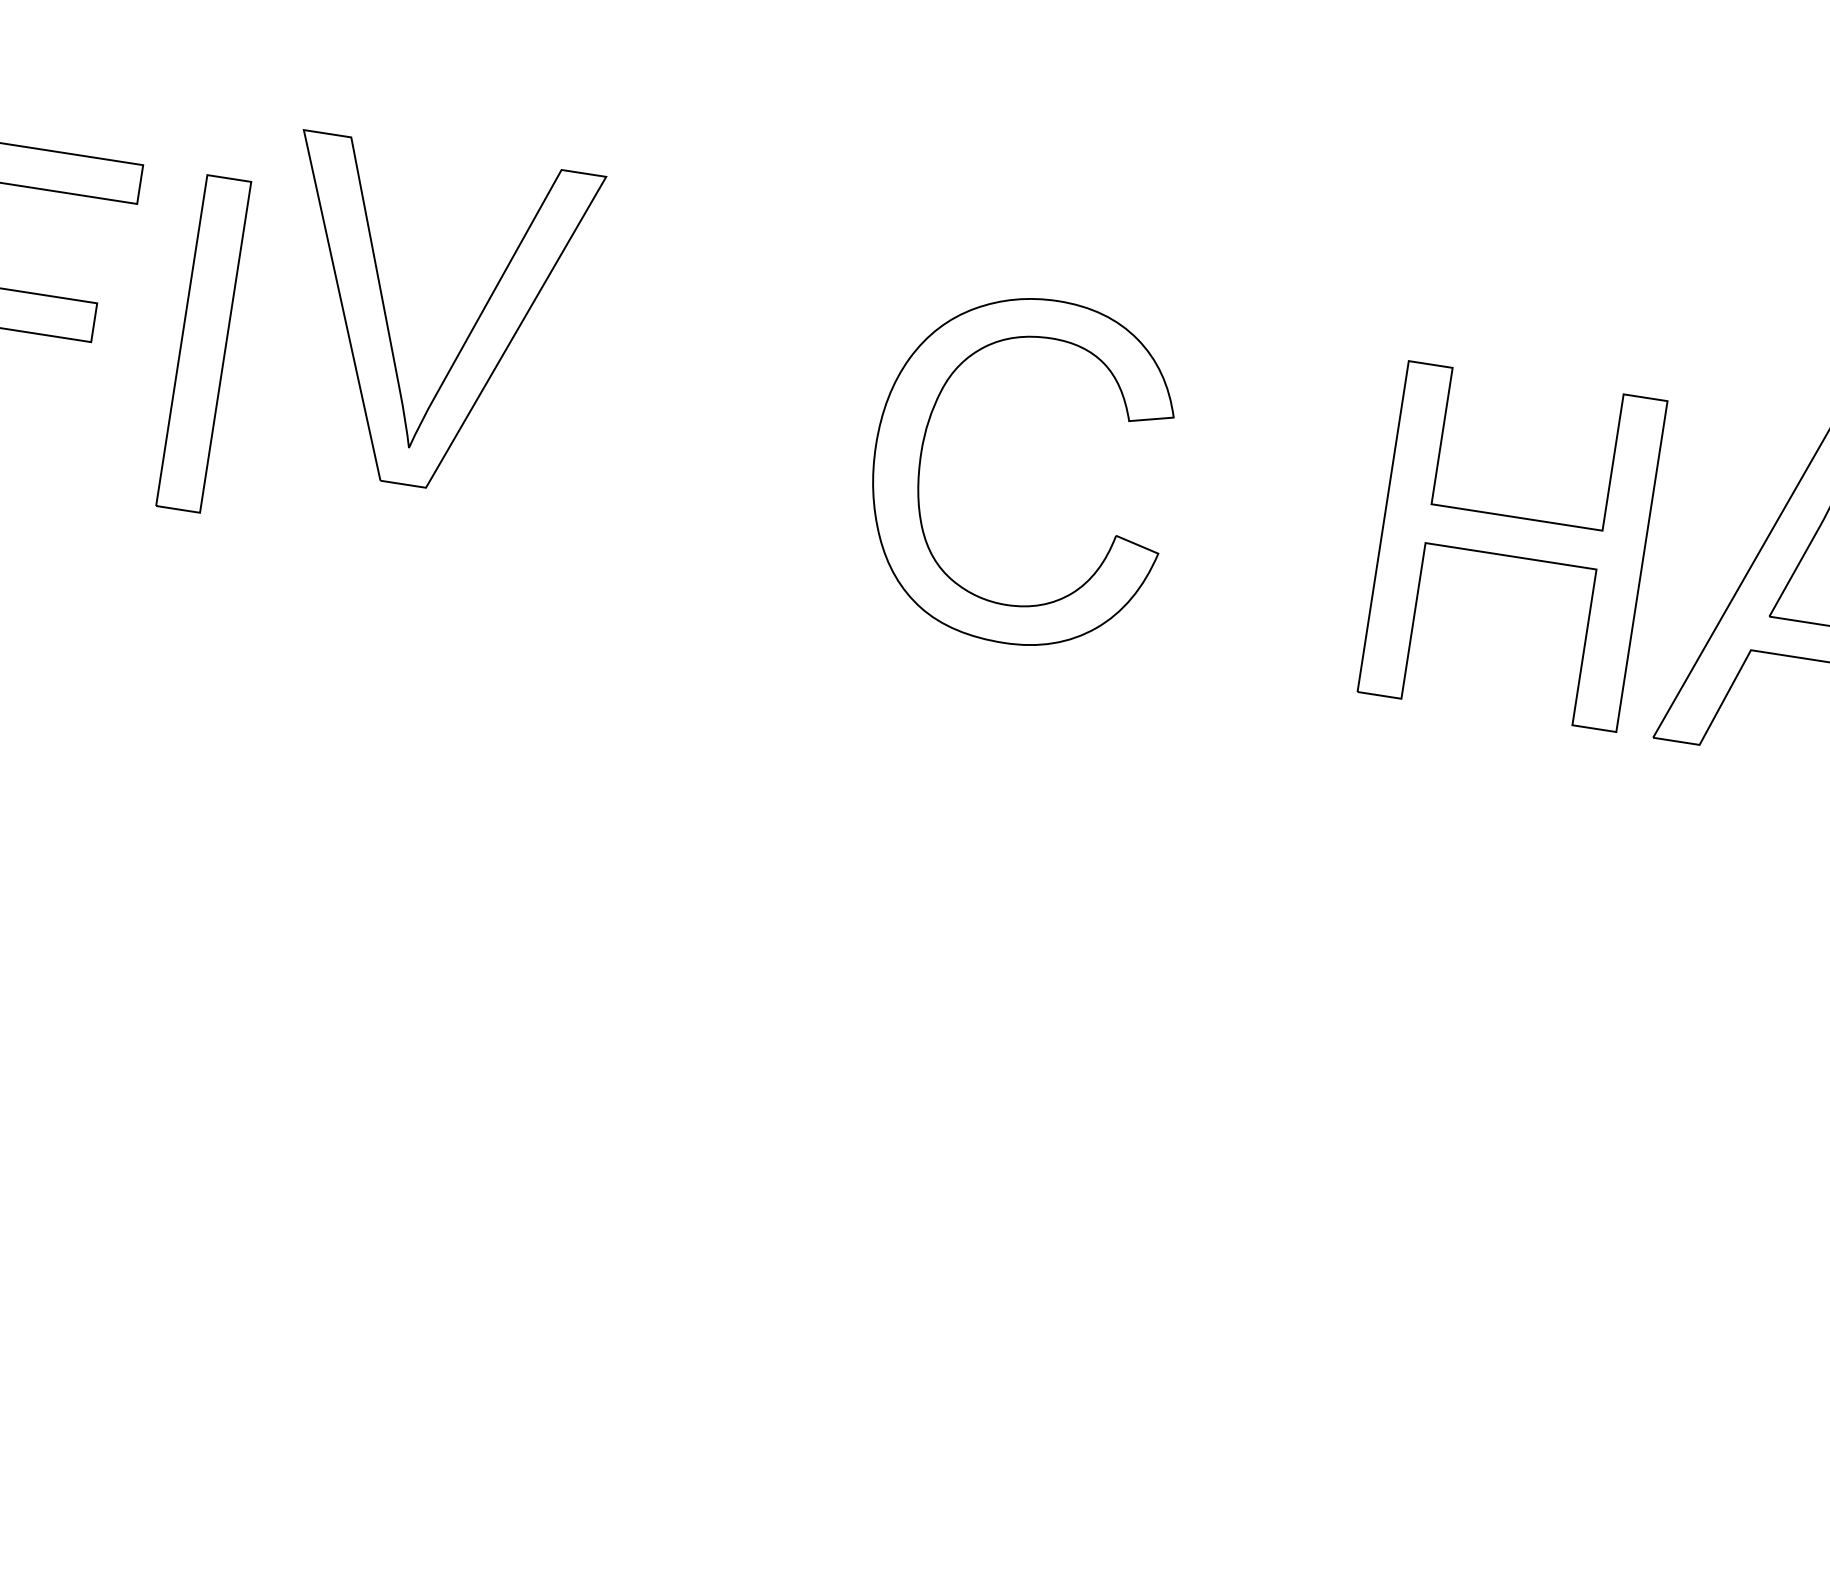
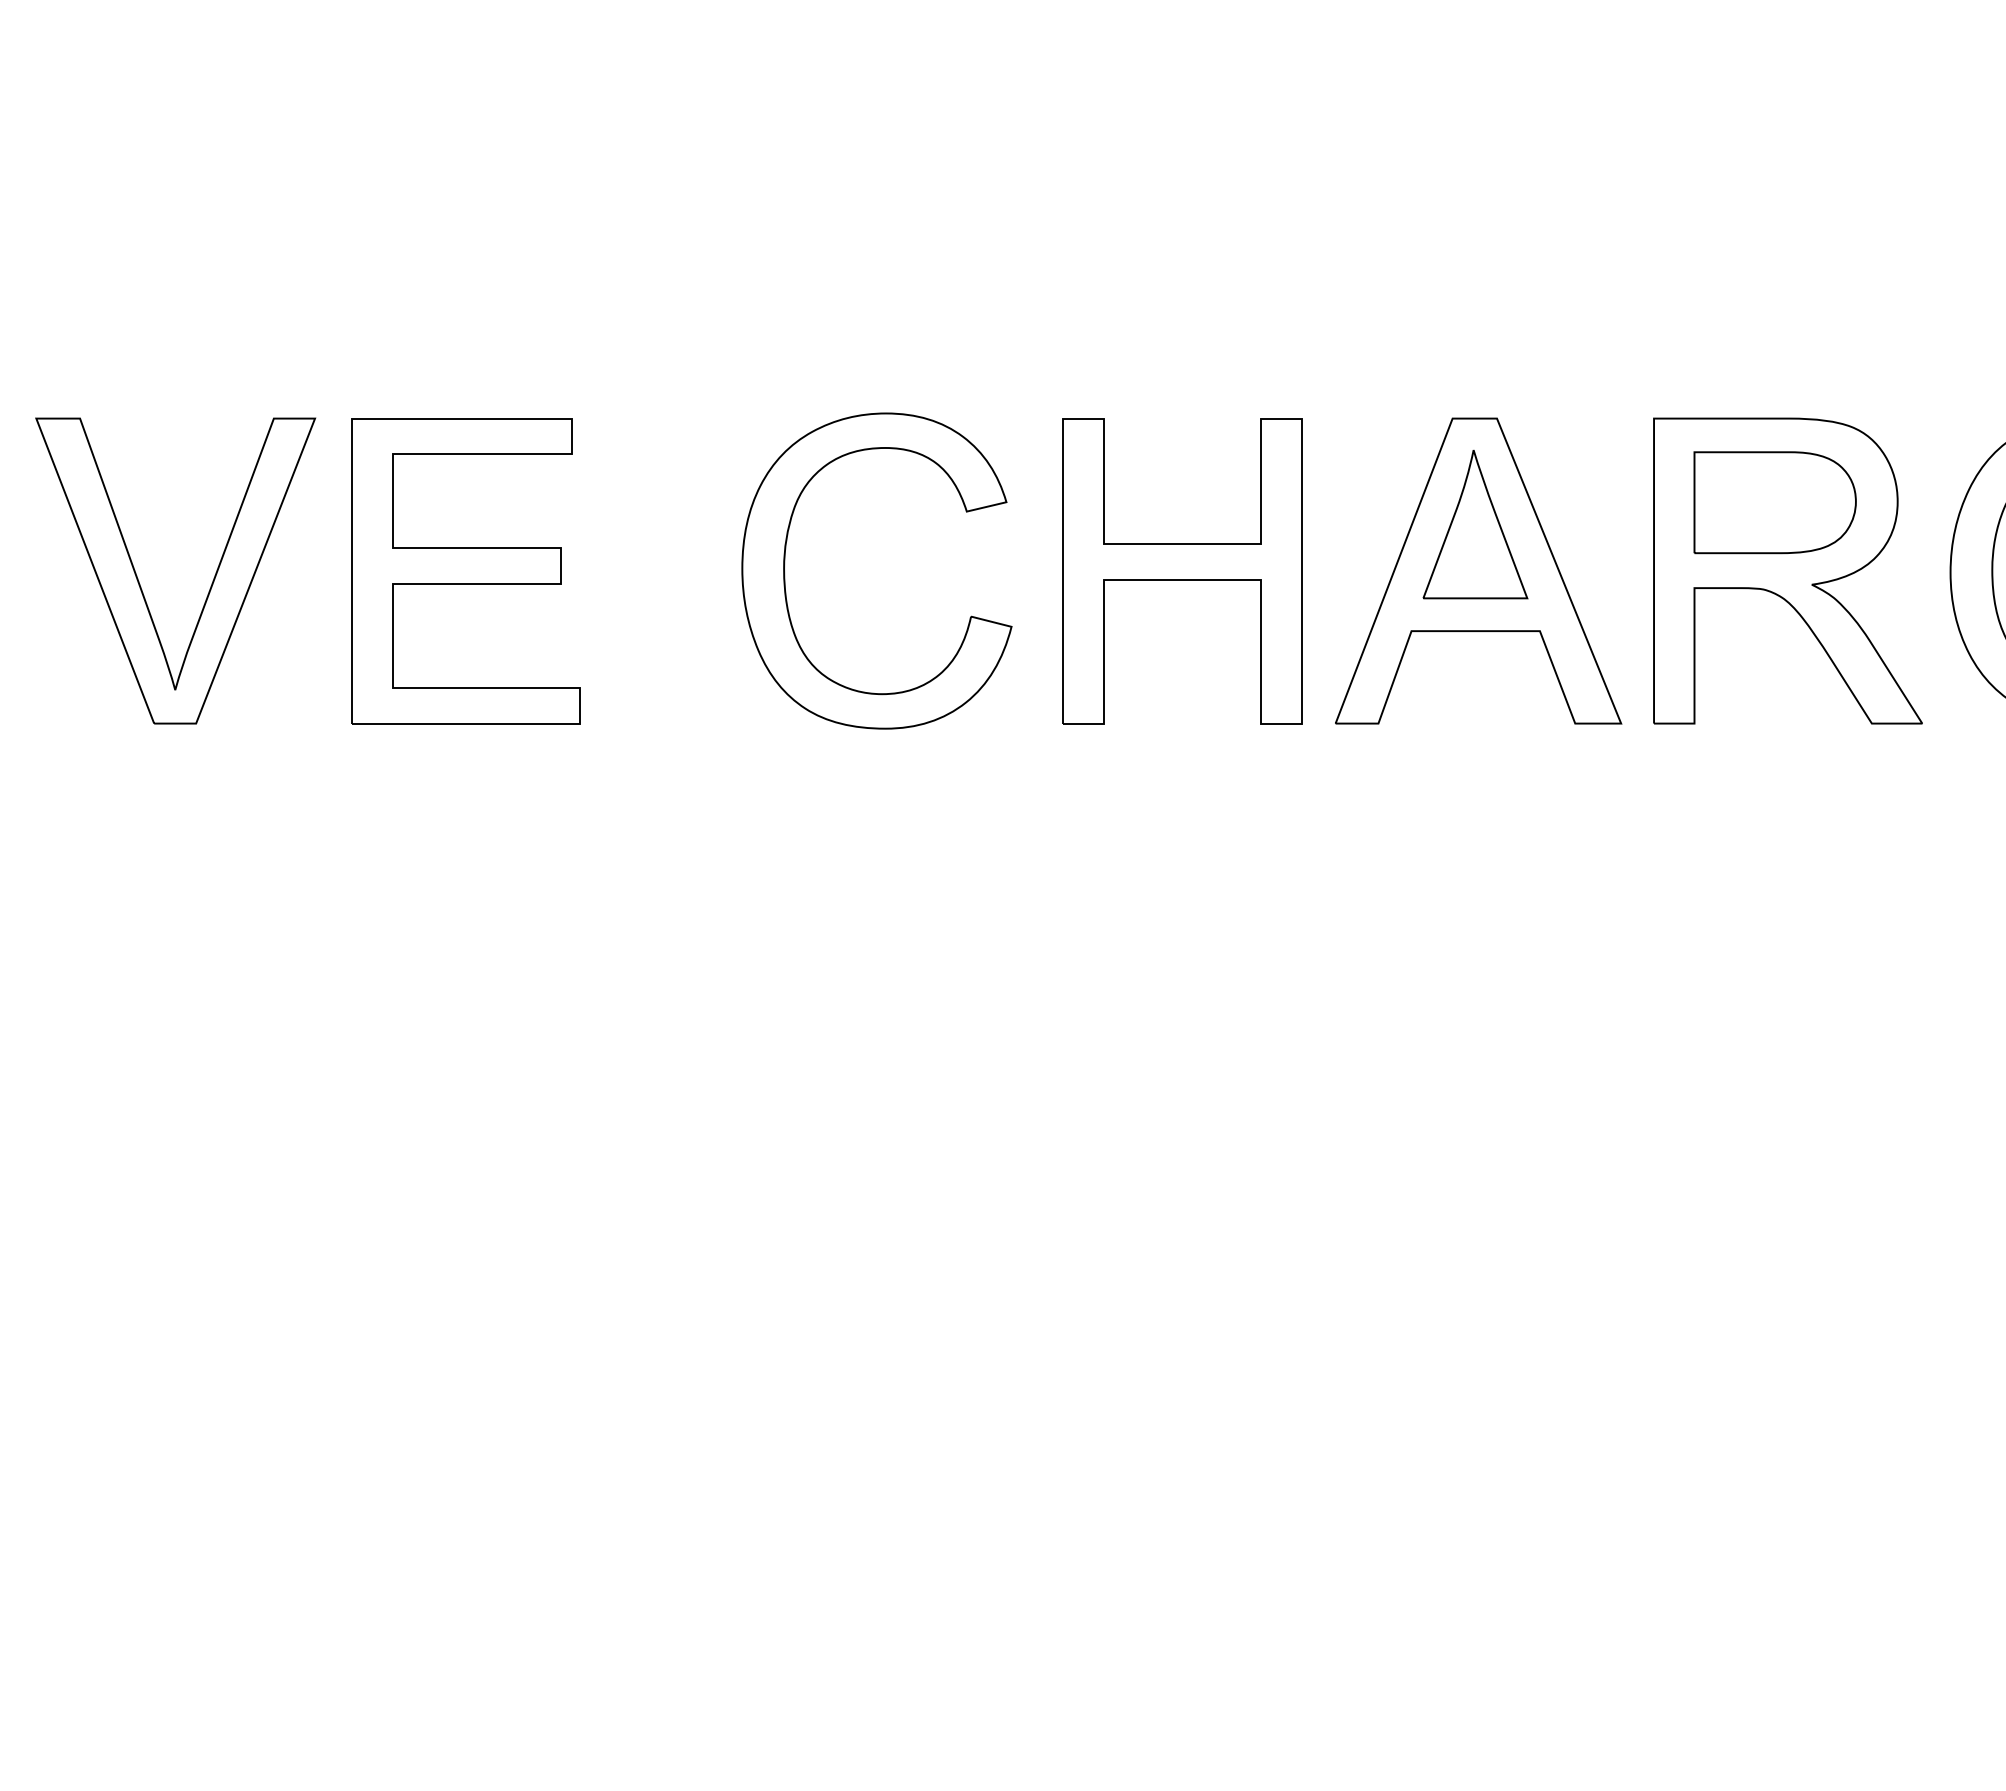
part: (389, 329) -> (141, 586), moved
part: (734, 426) -> (465, 571), added
part: (922, 457) -> (785, 573), moved

